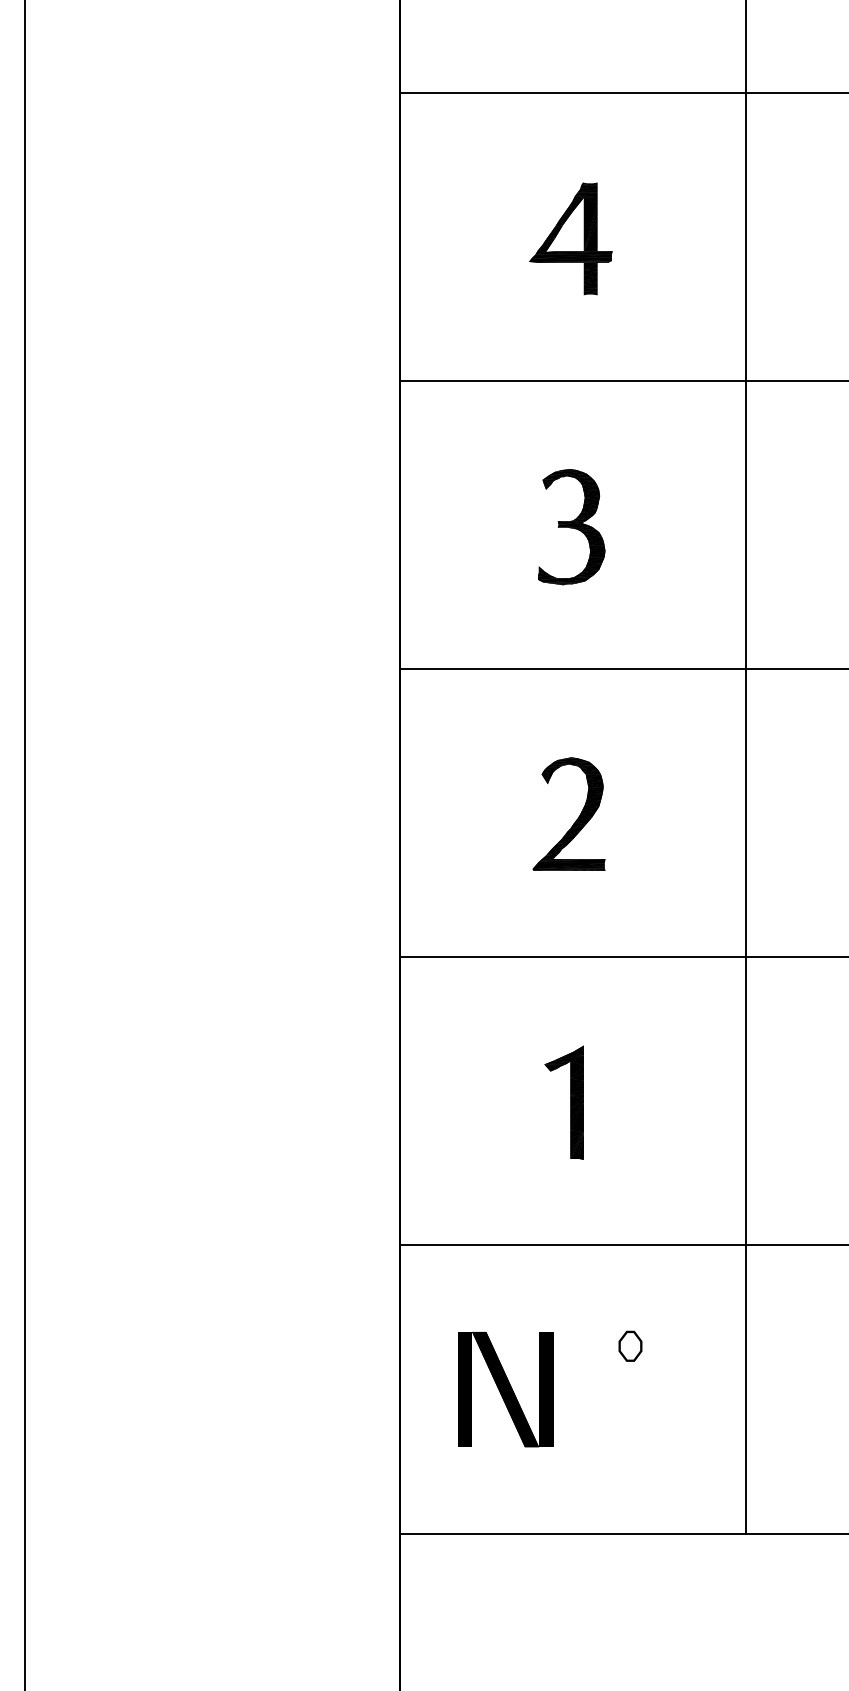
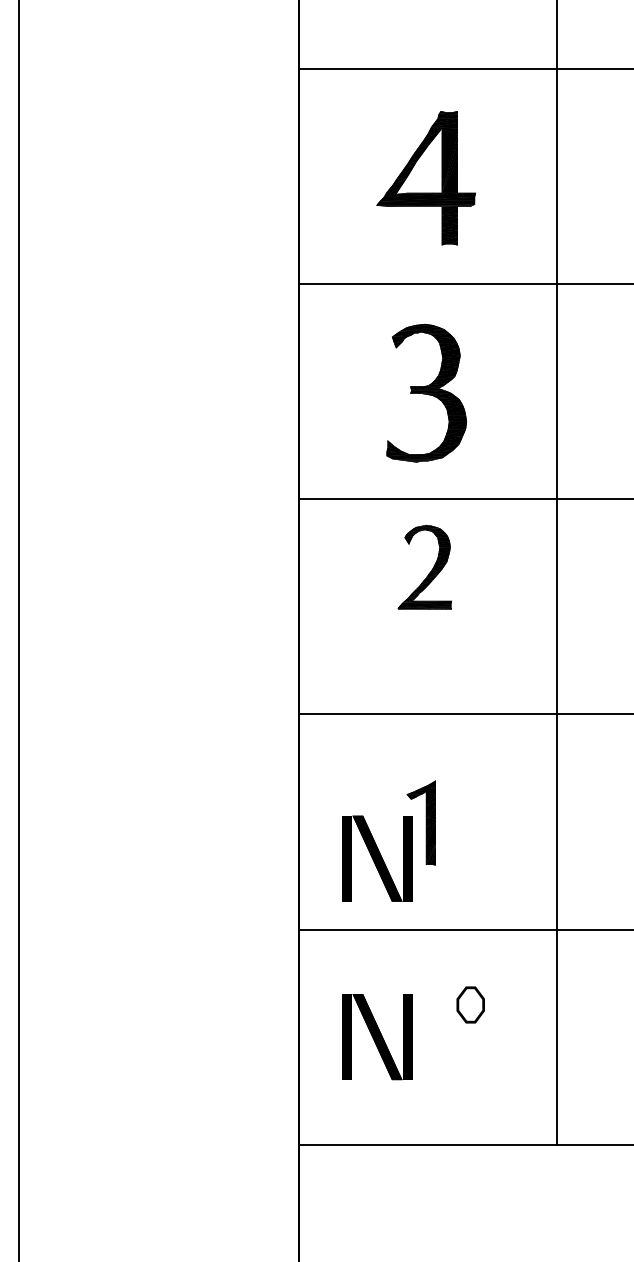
part: (570, 238) -> (425, 177), size x1.6
part: (571, 527) -> (426, 393), size x1.6
part: (575, 820) -> (429, 572), moved
part: (505, 1150) -> (377, 858), added
part: (630, 1345) -> (470, 1004), size x1.6

